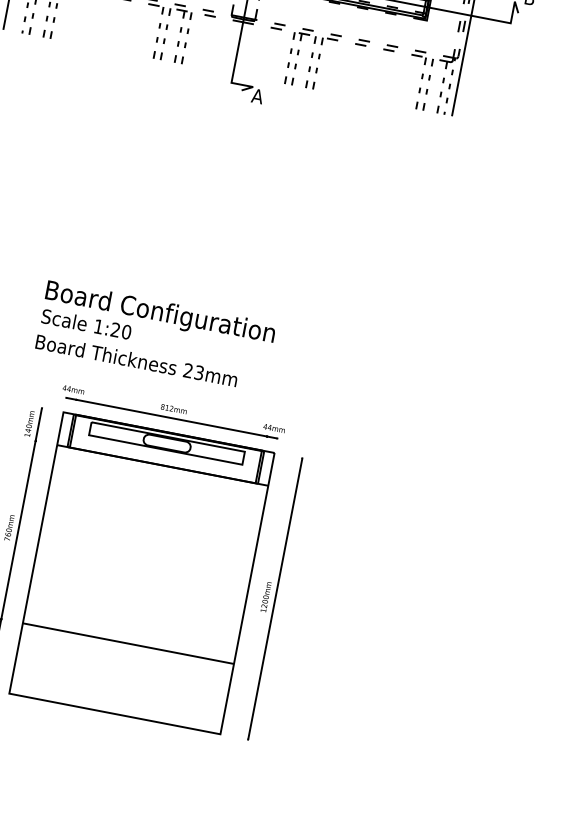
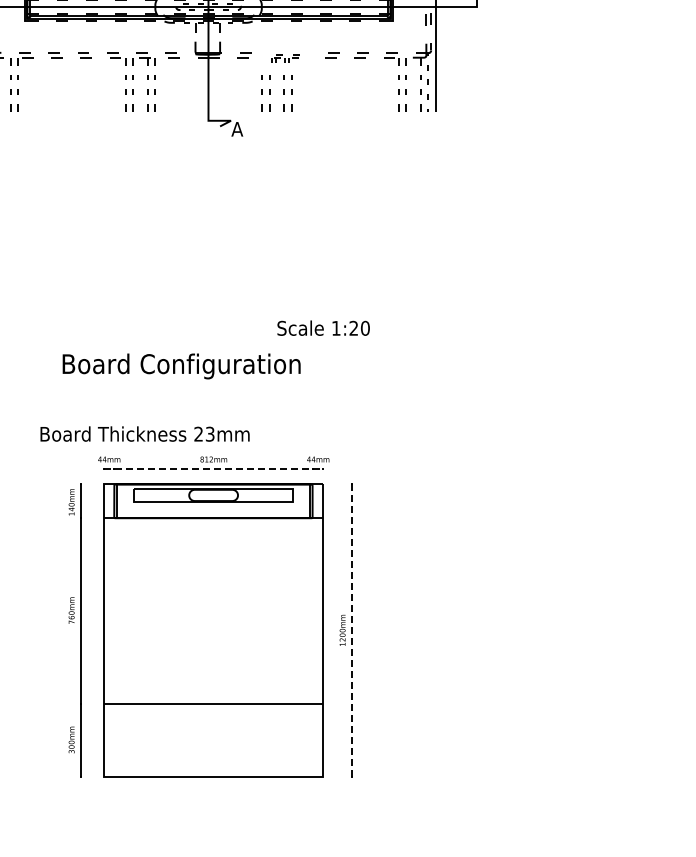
part: (316, 37) -> (285, 58), size x0.6
text: (86, 323) -> (323, 327), moved
text: (136, 360) -> (144, 433), moved
line: (171, 418) -> (213, 469), solid -> dashed
line: (275, 599) -> (352, 631), solid -> dashed

